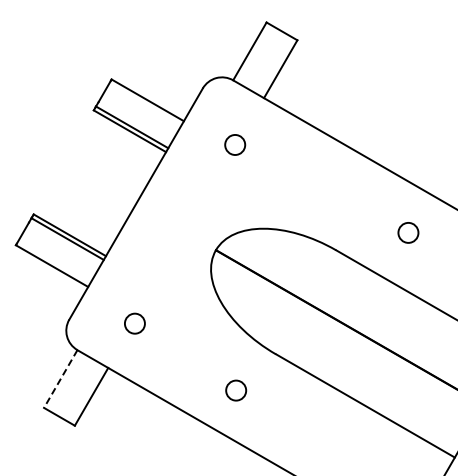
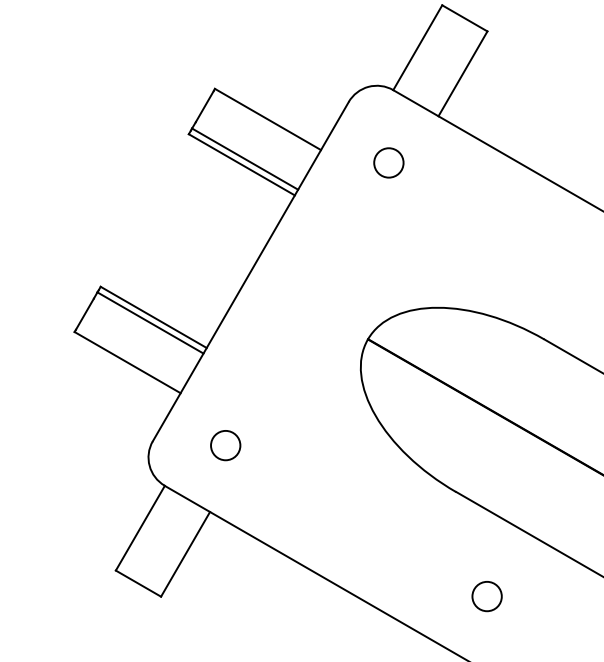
circle: (235, 144) -> (389, 162), moved
circle: (134, 323) -> (225, 445), moved
line: (60, 379) -> (139, 528), dashed -> solid
circle: (236, 390) -> (487, 596), moved

